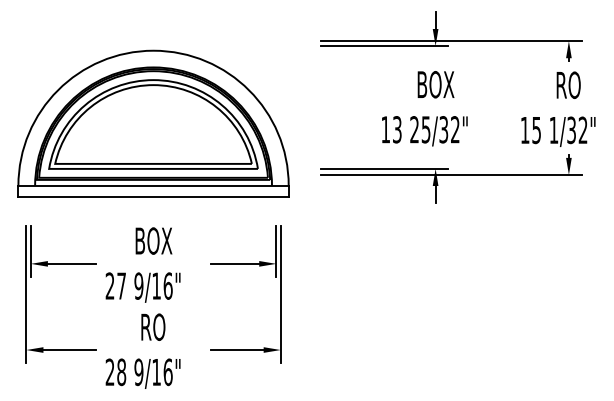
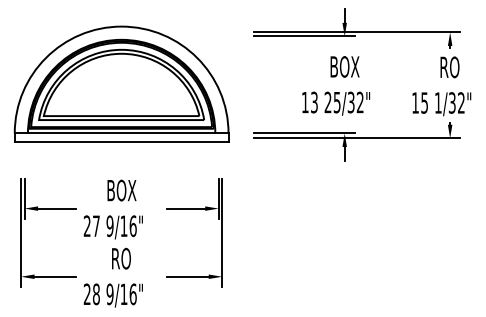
part: (153, 123) -> (121, 84), moved

